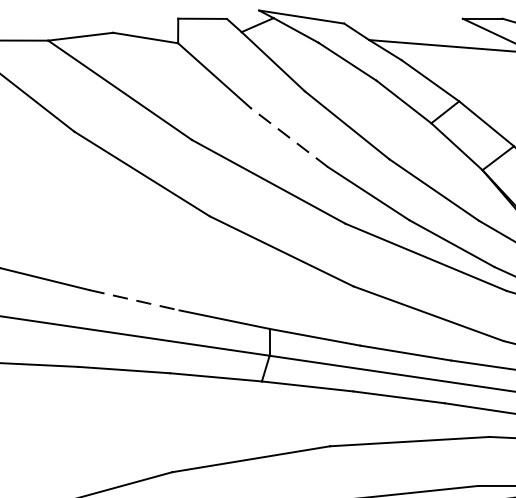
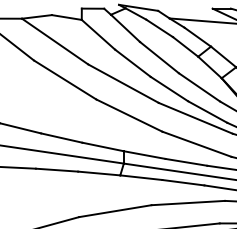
line: (288, 135) -> (132, 62), dashed -> solid
line: (136, 301) -> (62, 138), dashed -> solid

